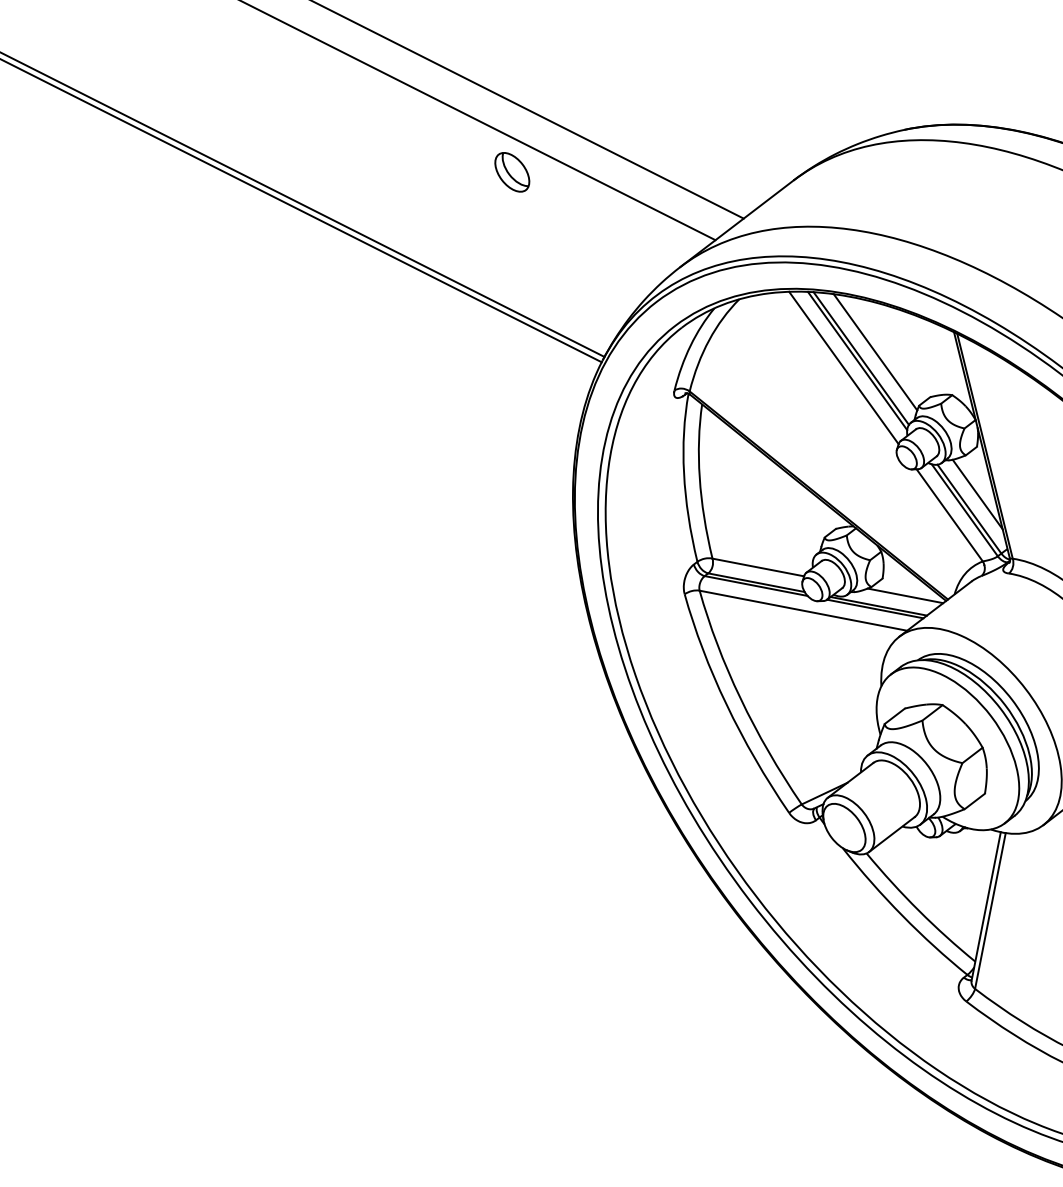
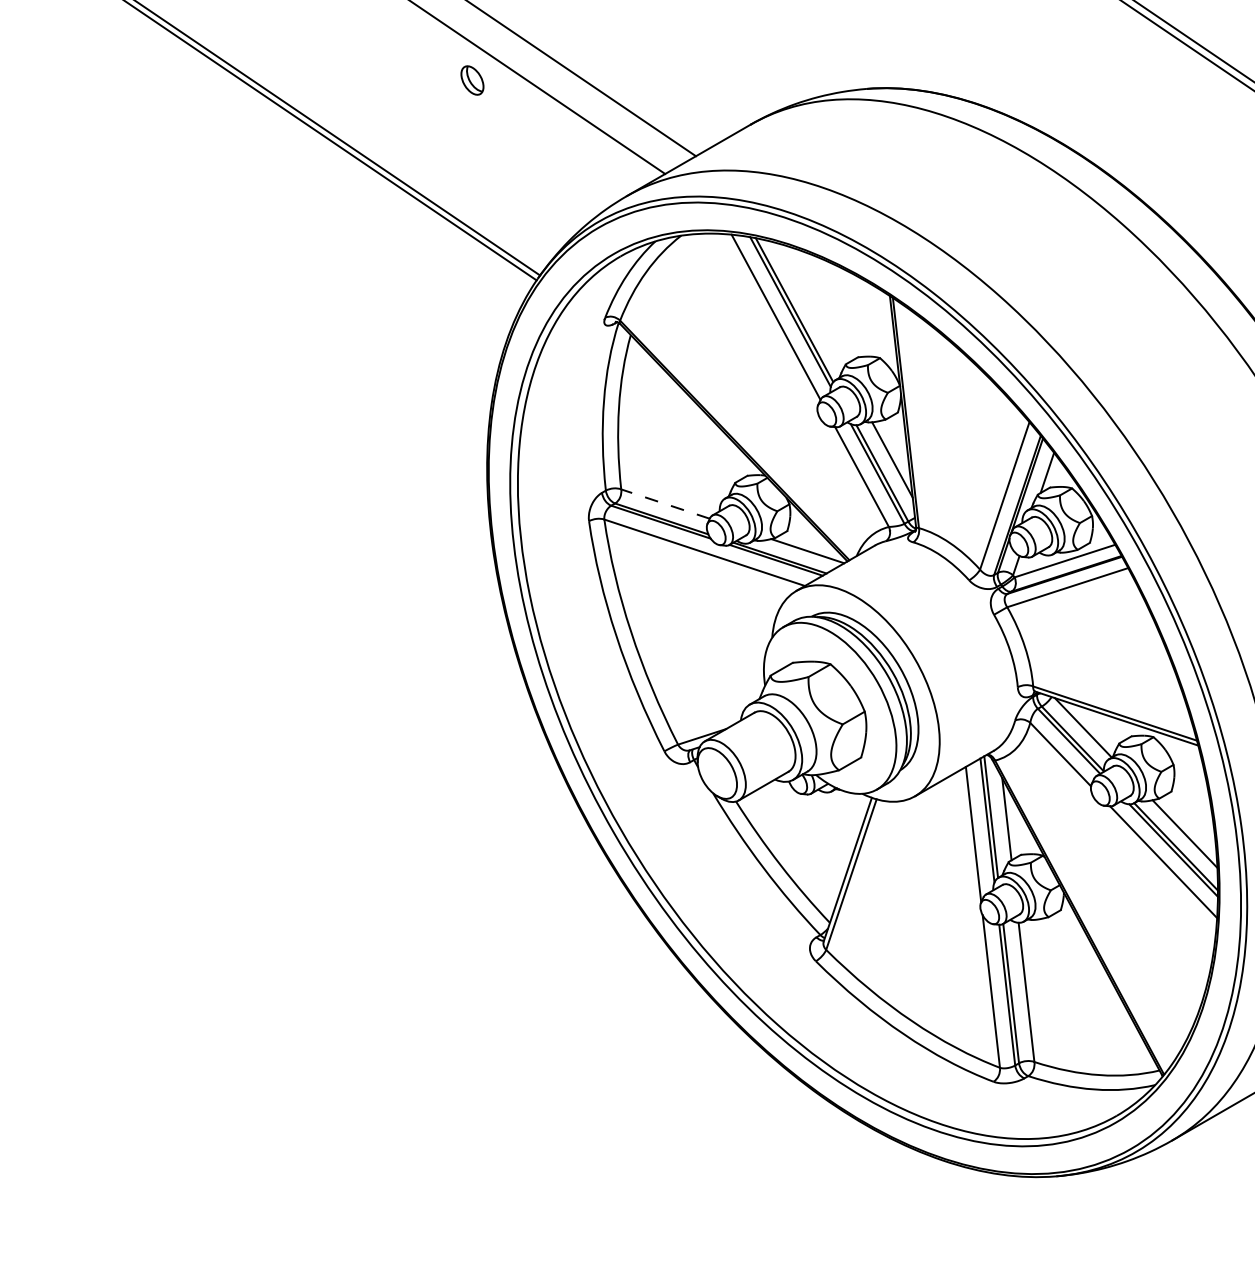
part: (512, 172) -> (472, 80), size x0.7
line: (875, 352) -> (809, 305), removed
line: (758, 567) -> (665, 504), solid -> dashed

